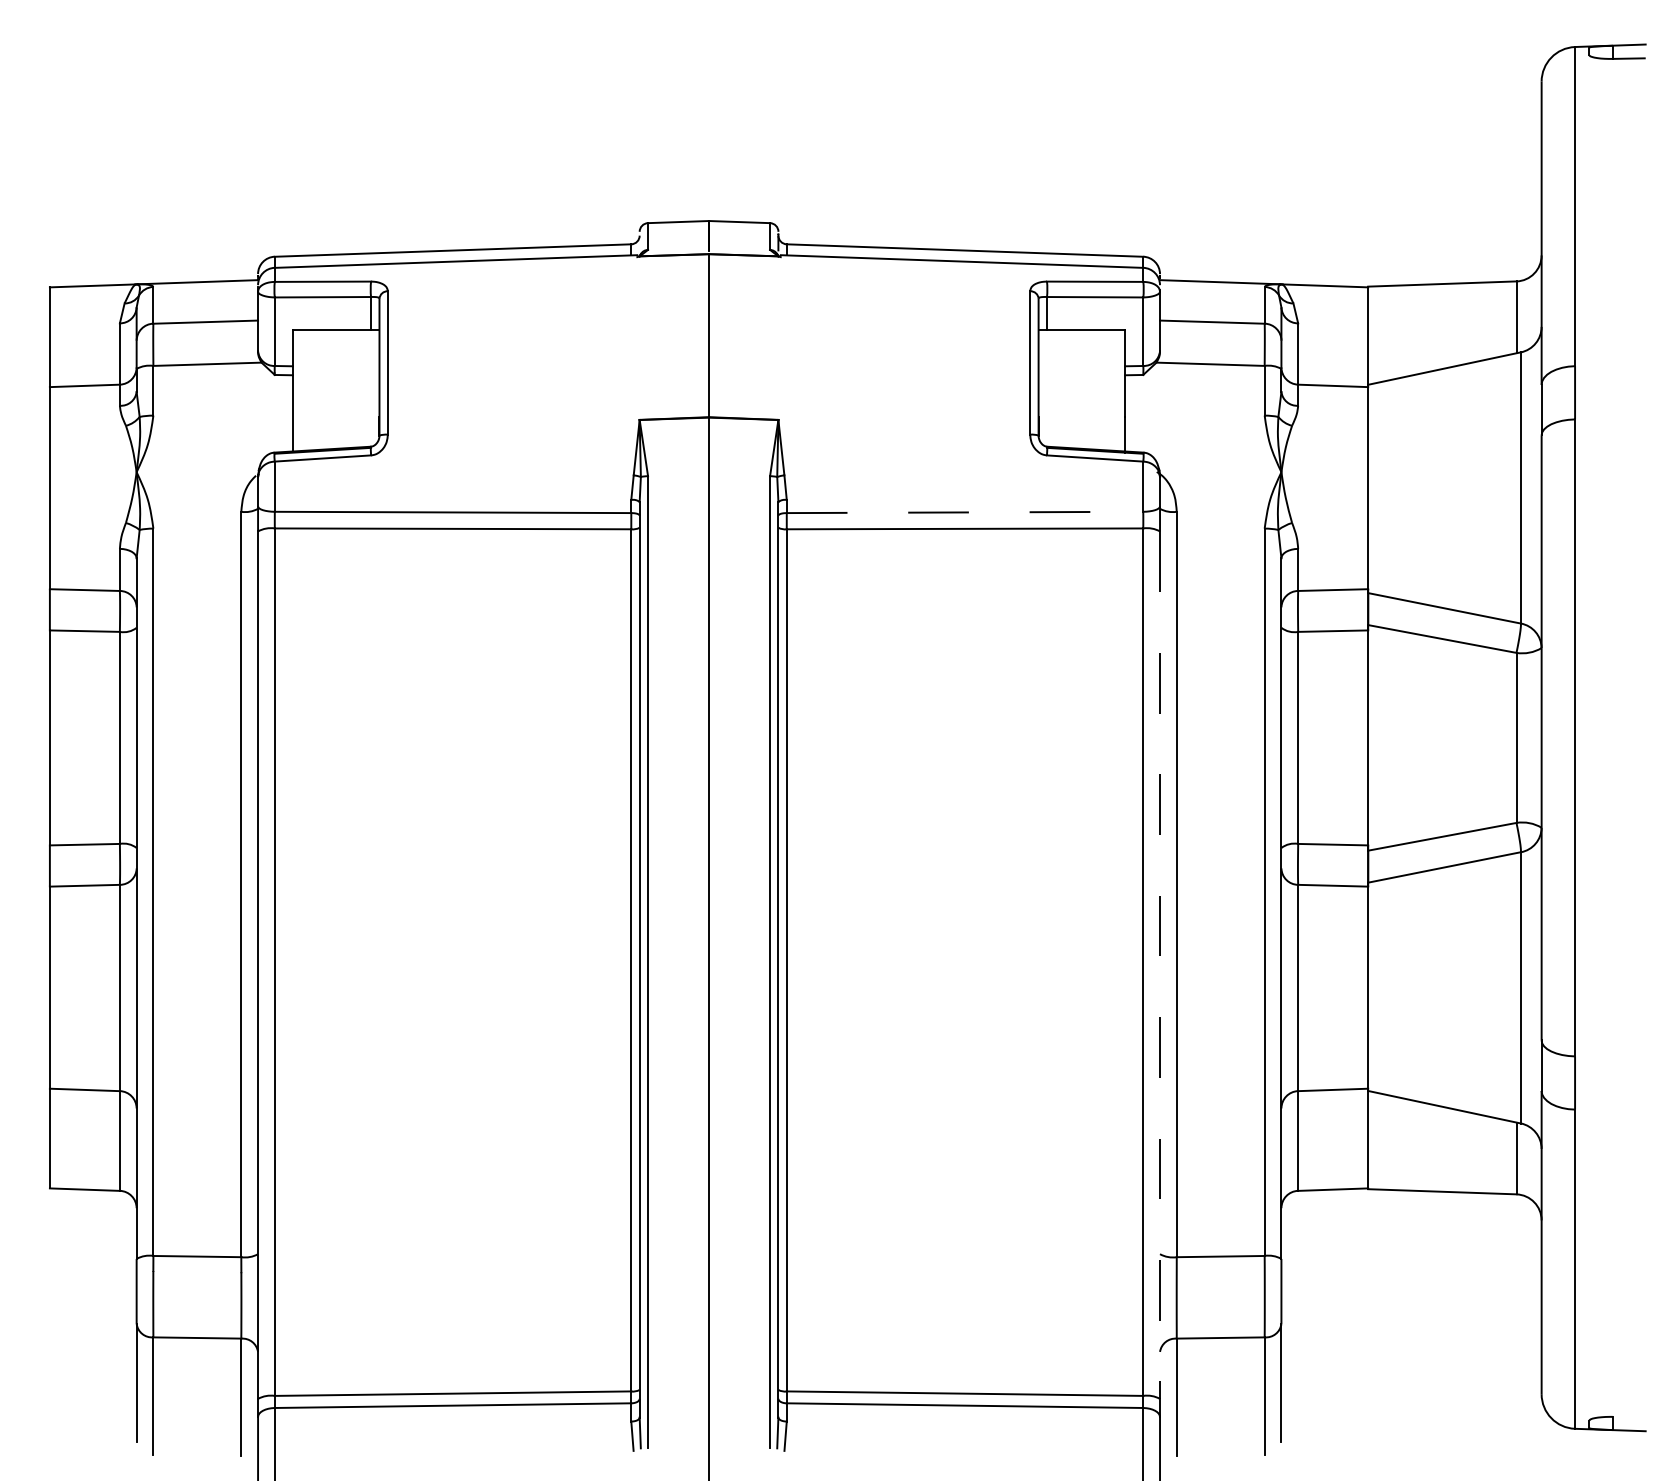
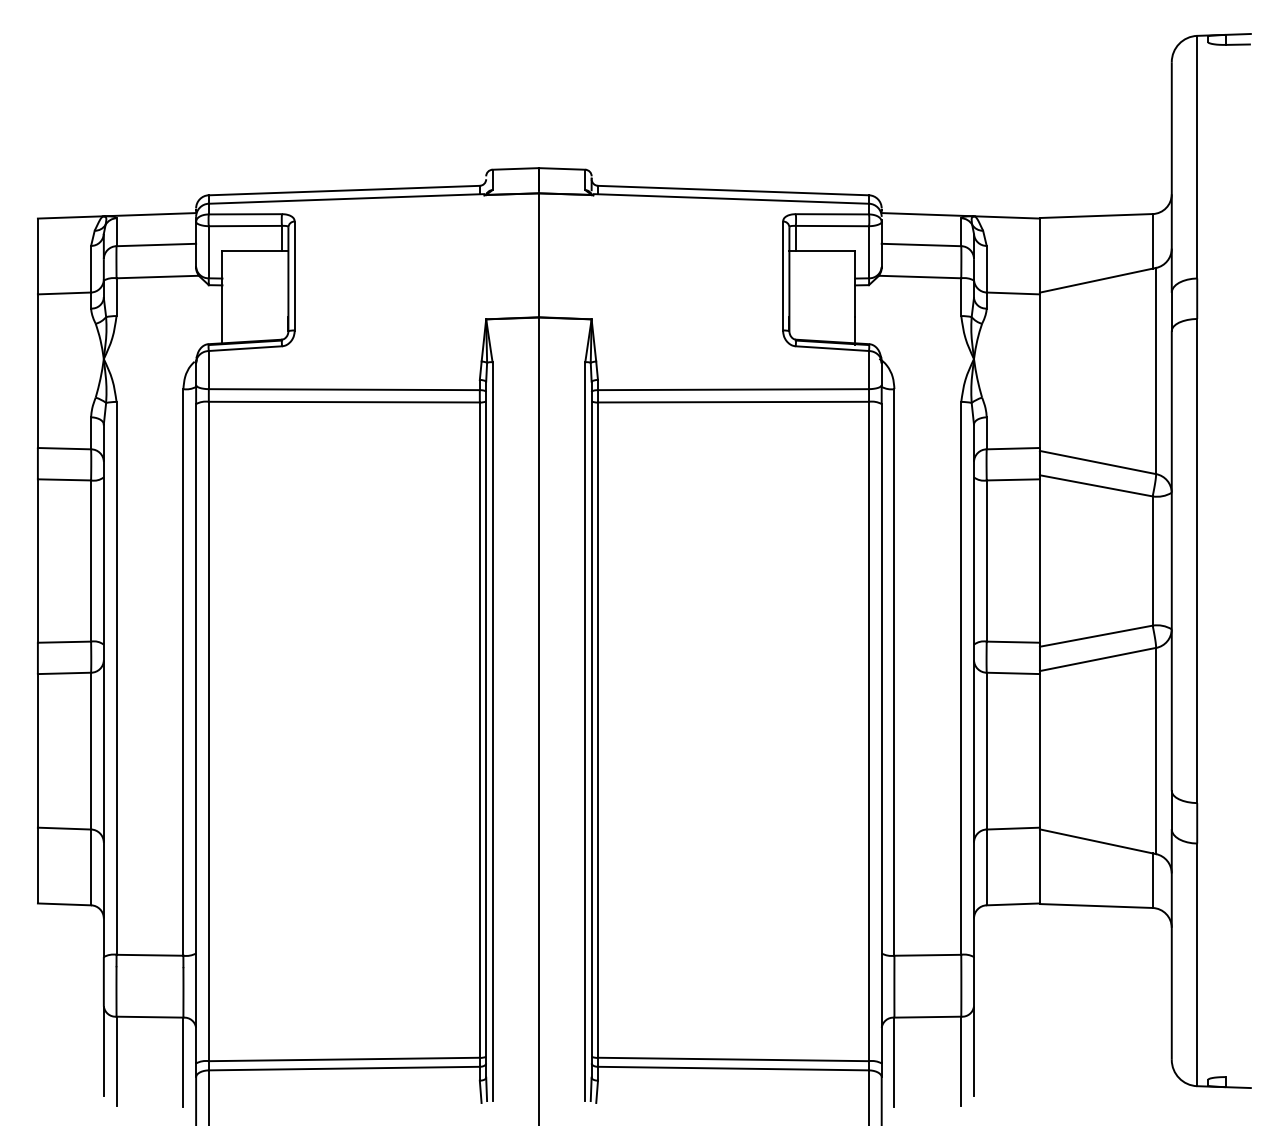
line: (965, 512) -> (733, 389), dashed -> solid
line: (1159, 964) -> (881, 733), dashed -> solid

